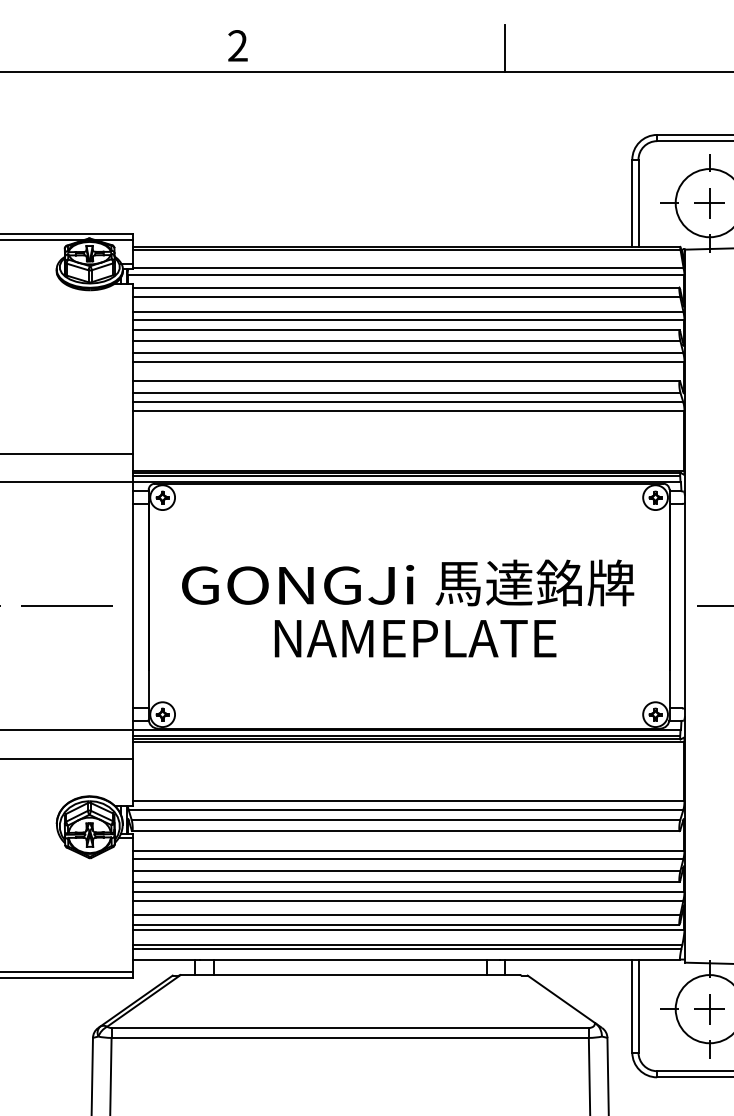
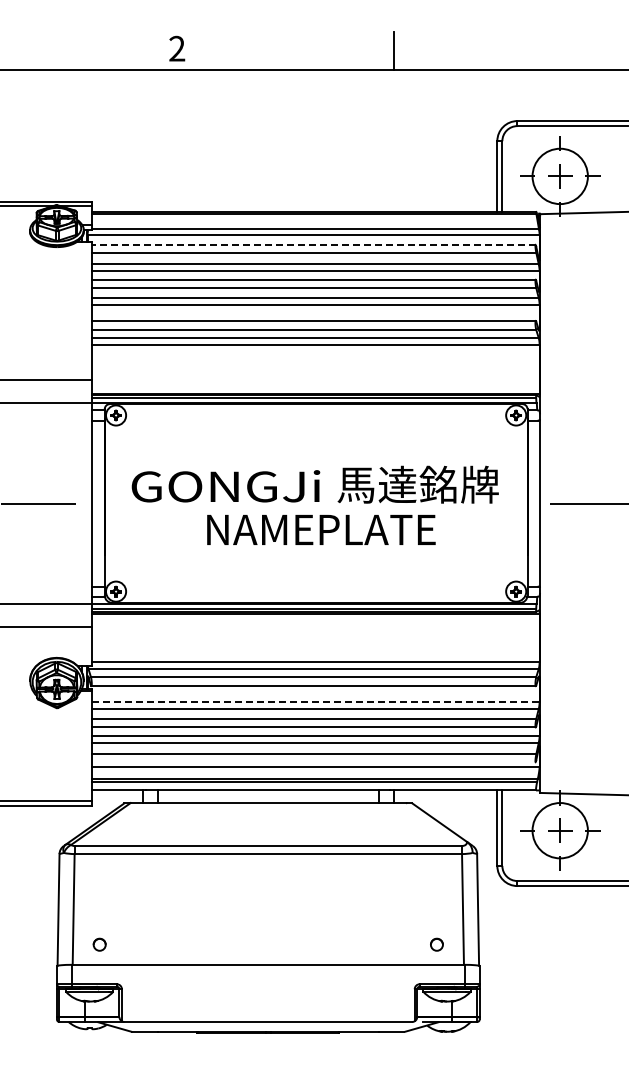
line: (405, 287) -> (313, 244), solid -> dashed
line: (408, 849) -> (315, 701), solid -> dashed
line: (405, 925) -> (313, 762), removed

